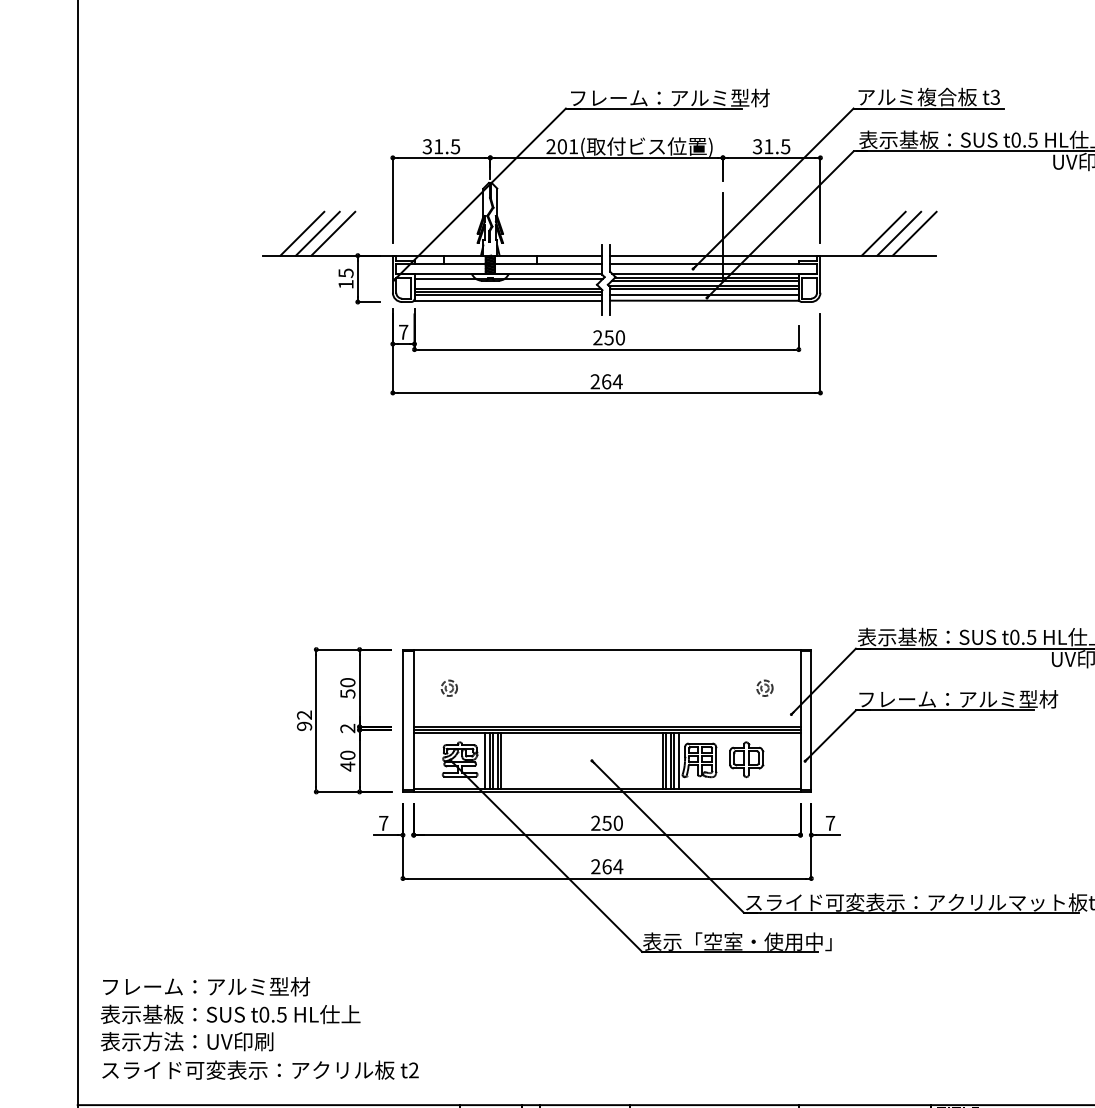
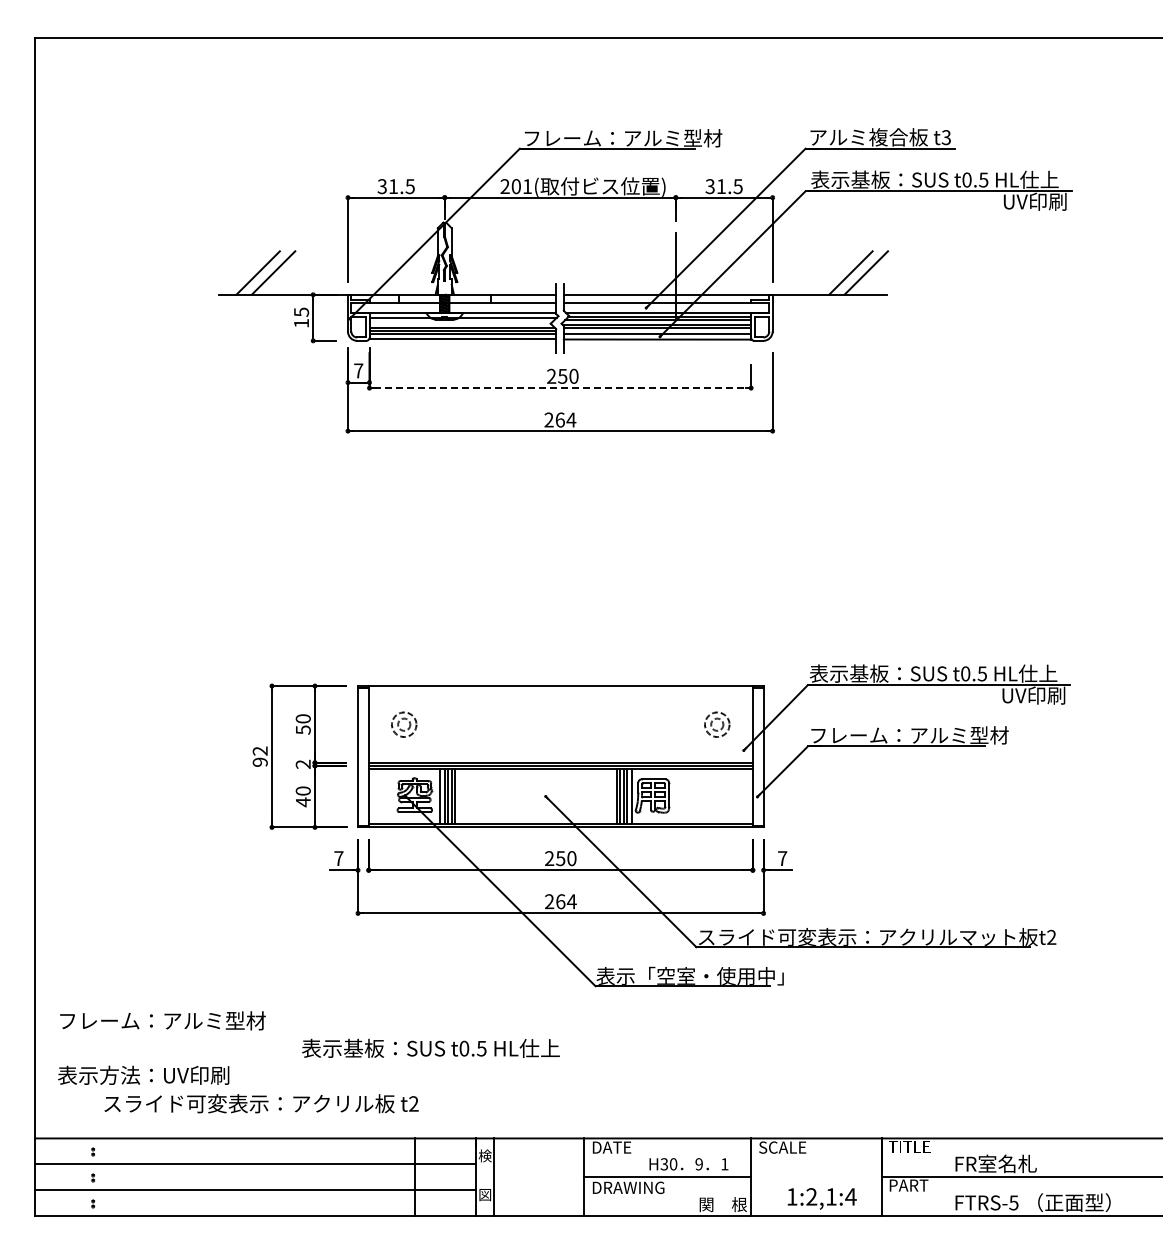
line: (332, 233) -> (288, 272), removed
line: (883, 233) -> (835, 272), removed
line: (606, 350) -> (560, 388), solid -> dashed
part: (448, 687) -> (403, 723), size x1.6
part: (764, 687) -> (717, 723), size x1.6
part: (746, 759) -> (699, 795), removed
text: (230, 1013) -> (430, 1047), moved
text: (260, 1069) -> (261, 1103), moved

